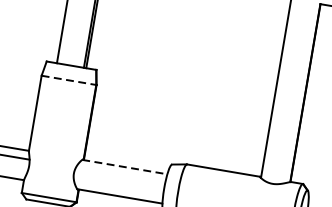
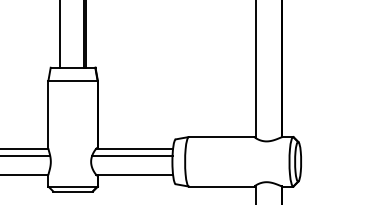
line: (69, 79) -> (73, 80), dashed -> solid
line: (125, 167) -> (135, 148), dashed -> solid
line: (120, 175) -> (132, 156), added

